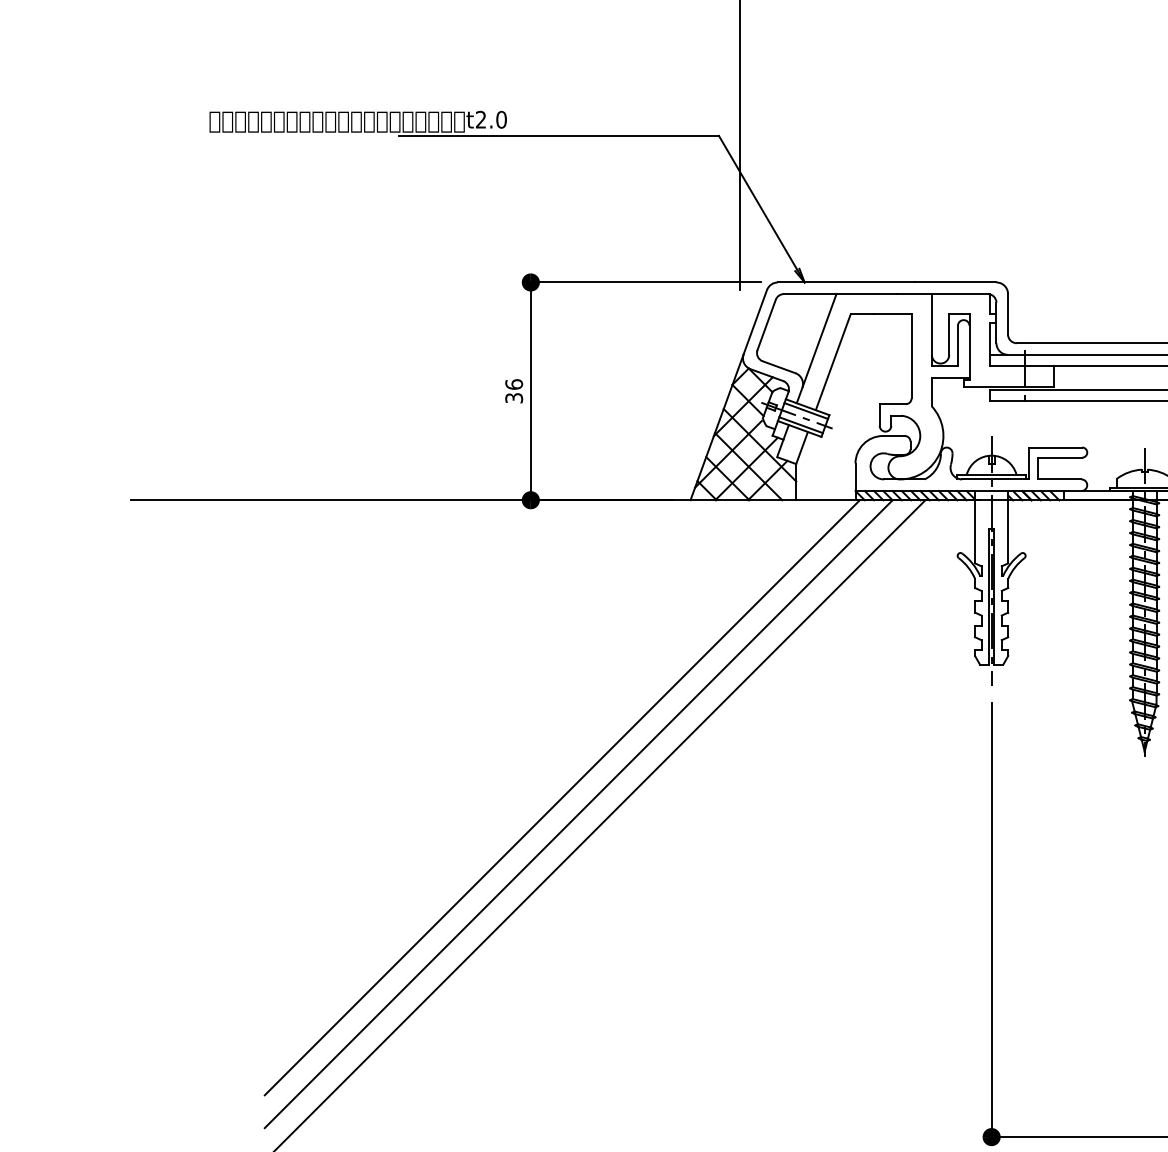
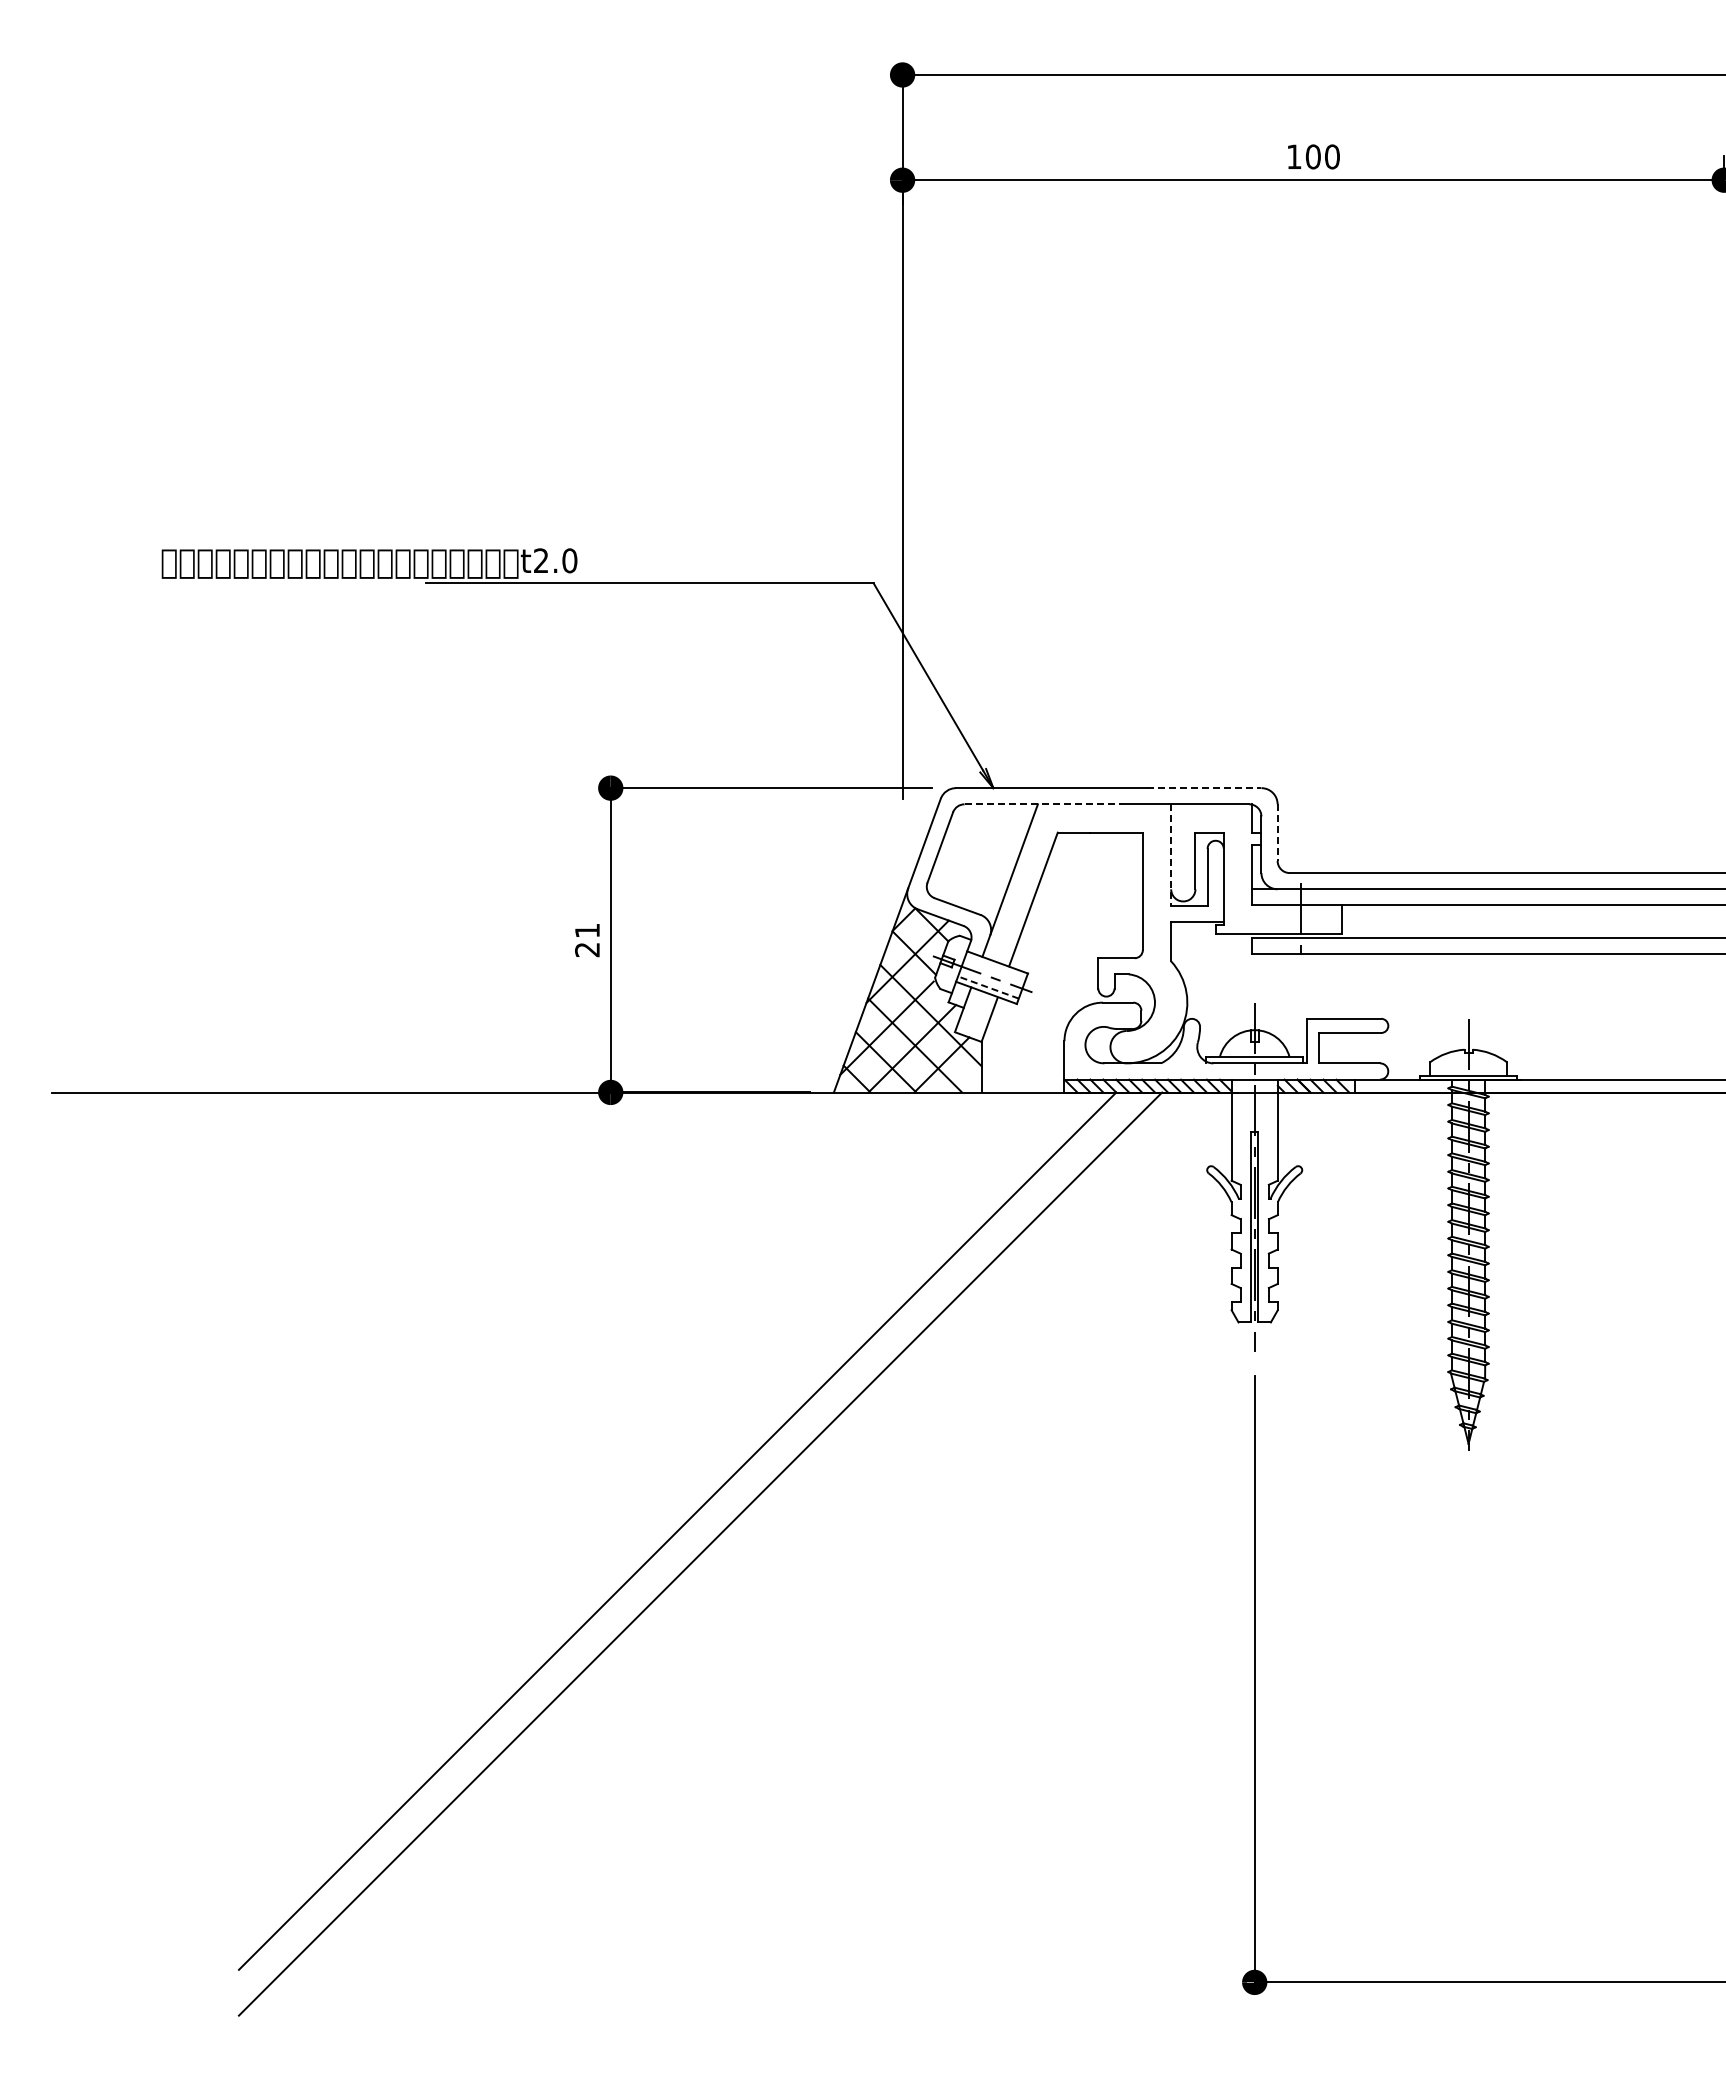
line: (955, 282) -> (1204, 788), solid -> dashed
line: (840, 294) -> (1043, 804), solid -> dashed
line: (1007, 314) -> (1277, 833), solid -> dashed
line: (932, 329) -> (1171, 854), solid -> dashed
text: (514, 391) -> (587, 940), 36 -> 21
line: (806, 410) -> (995, 967), removed
line: (800, 425) -> (987, 987), solid -> dashed
line: (562, 797) -> (654, 1508), removed

